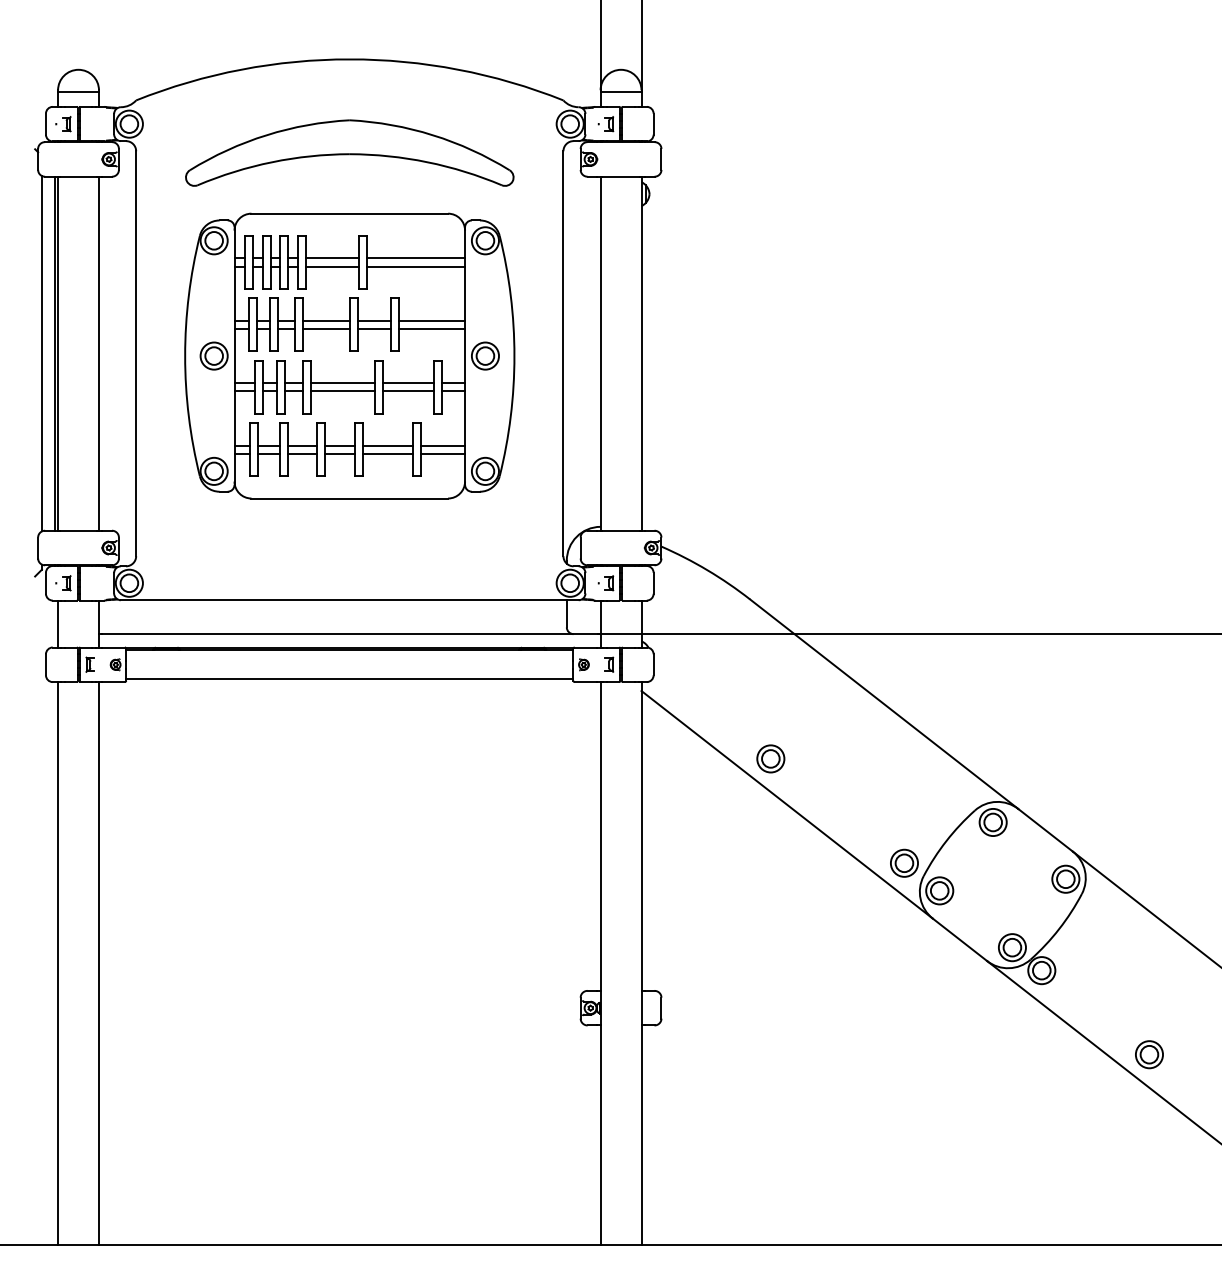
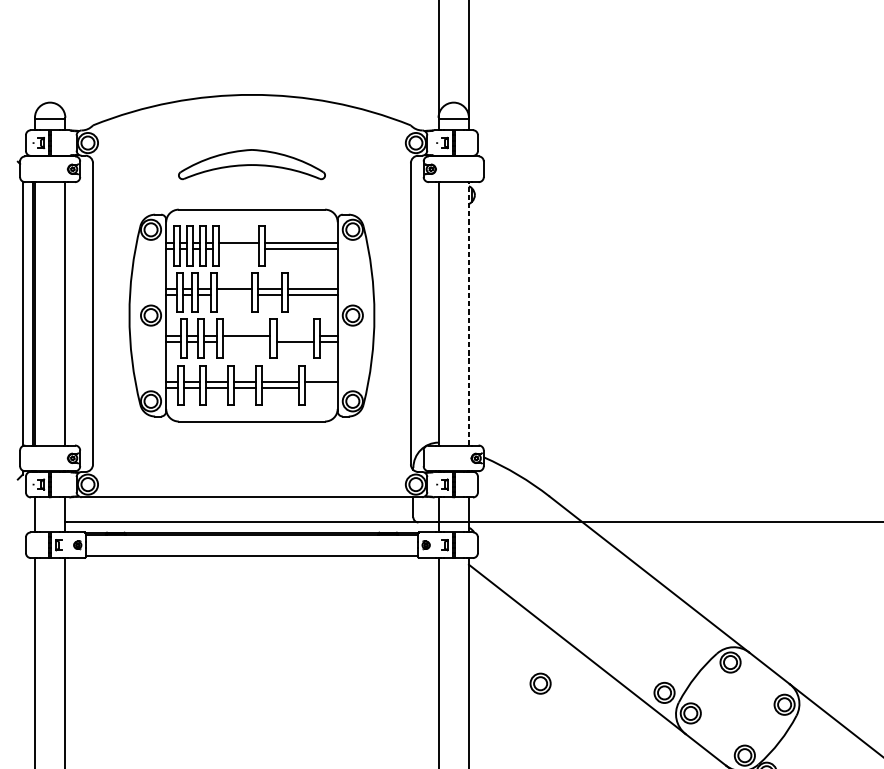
part: (349, 152) -> (251, 164), size x0.6
line: (332, 266) -> (239, 248), removed
line: (326, 328) -> (234, 295), removed
line: (641, 353) -> (468, 313), solid -> dashed
line: (407, 383) -> (294, 335), removed
line: (342, 391) -> (246, 341), removed
line: (443, 453) -> (321, 388), removed
part: (770, 758) -> (540, 683), moved

